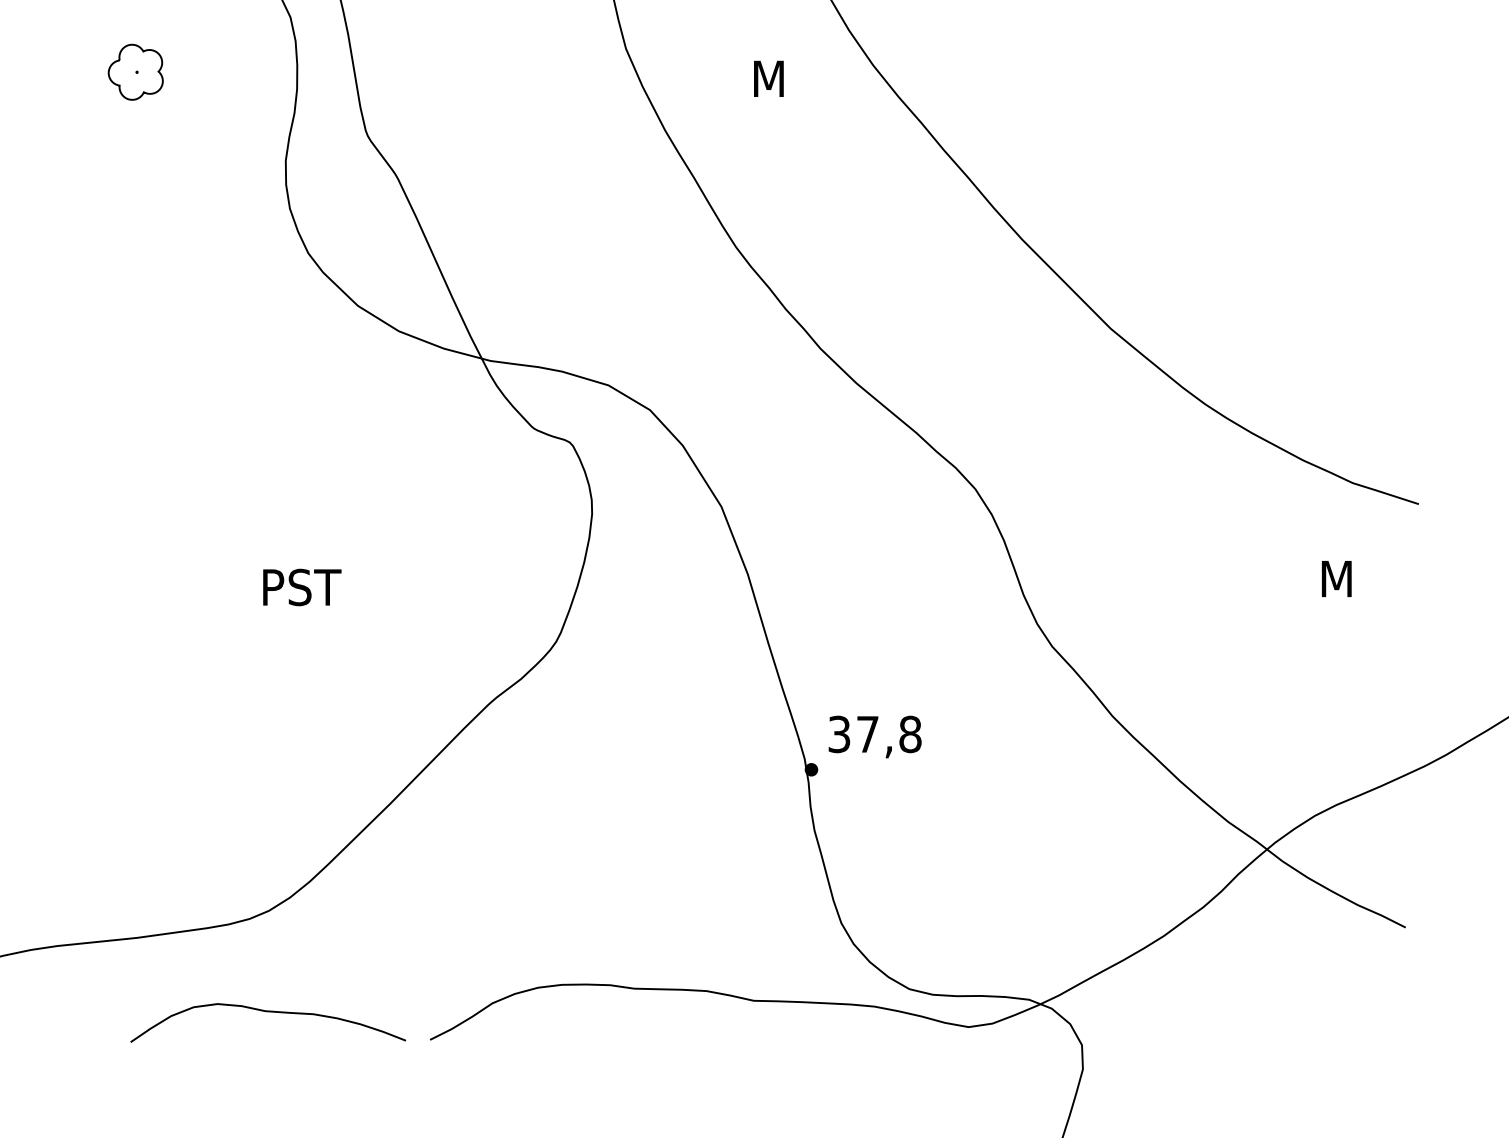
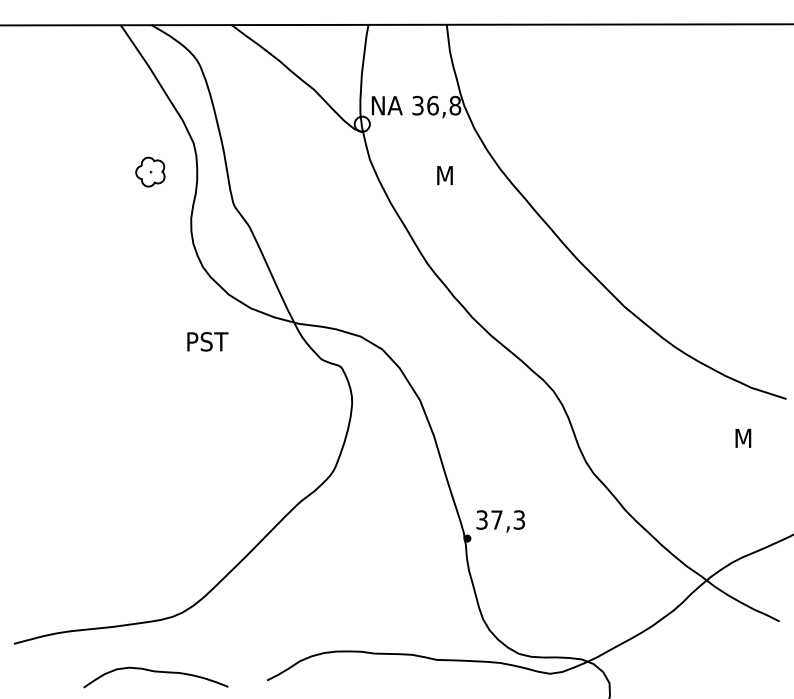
part: (135, 71) -> (150, 171), moved
text: (301, 586) -> (207, 341), moved
text: (910, 733) -> (519, 519), 37,8 -> 37,3
curve: (267, 1013) -> (155, 672), moved

